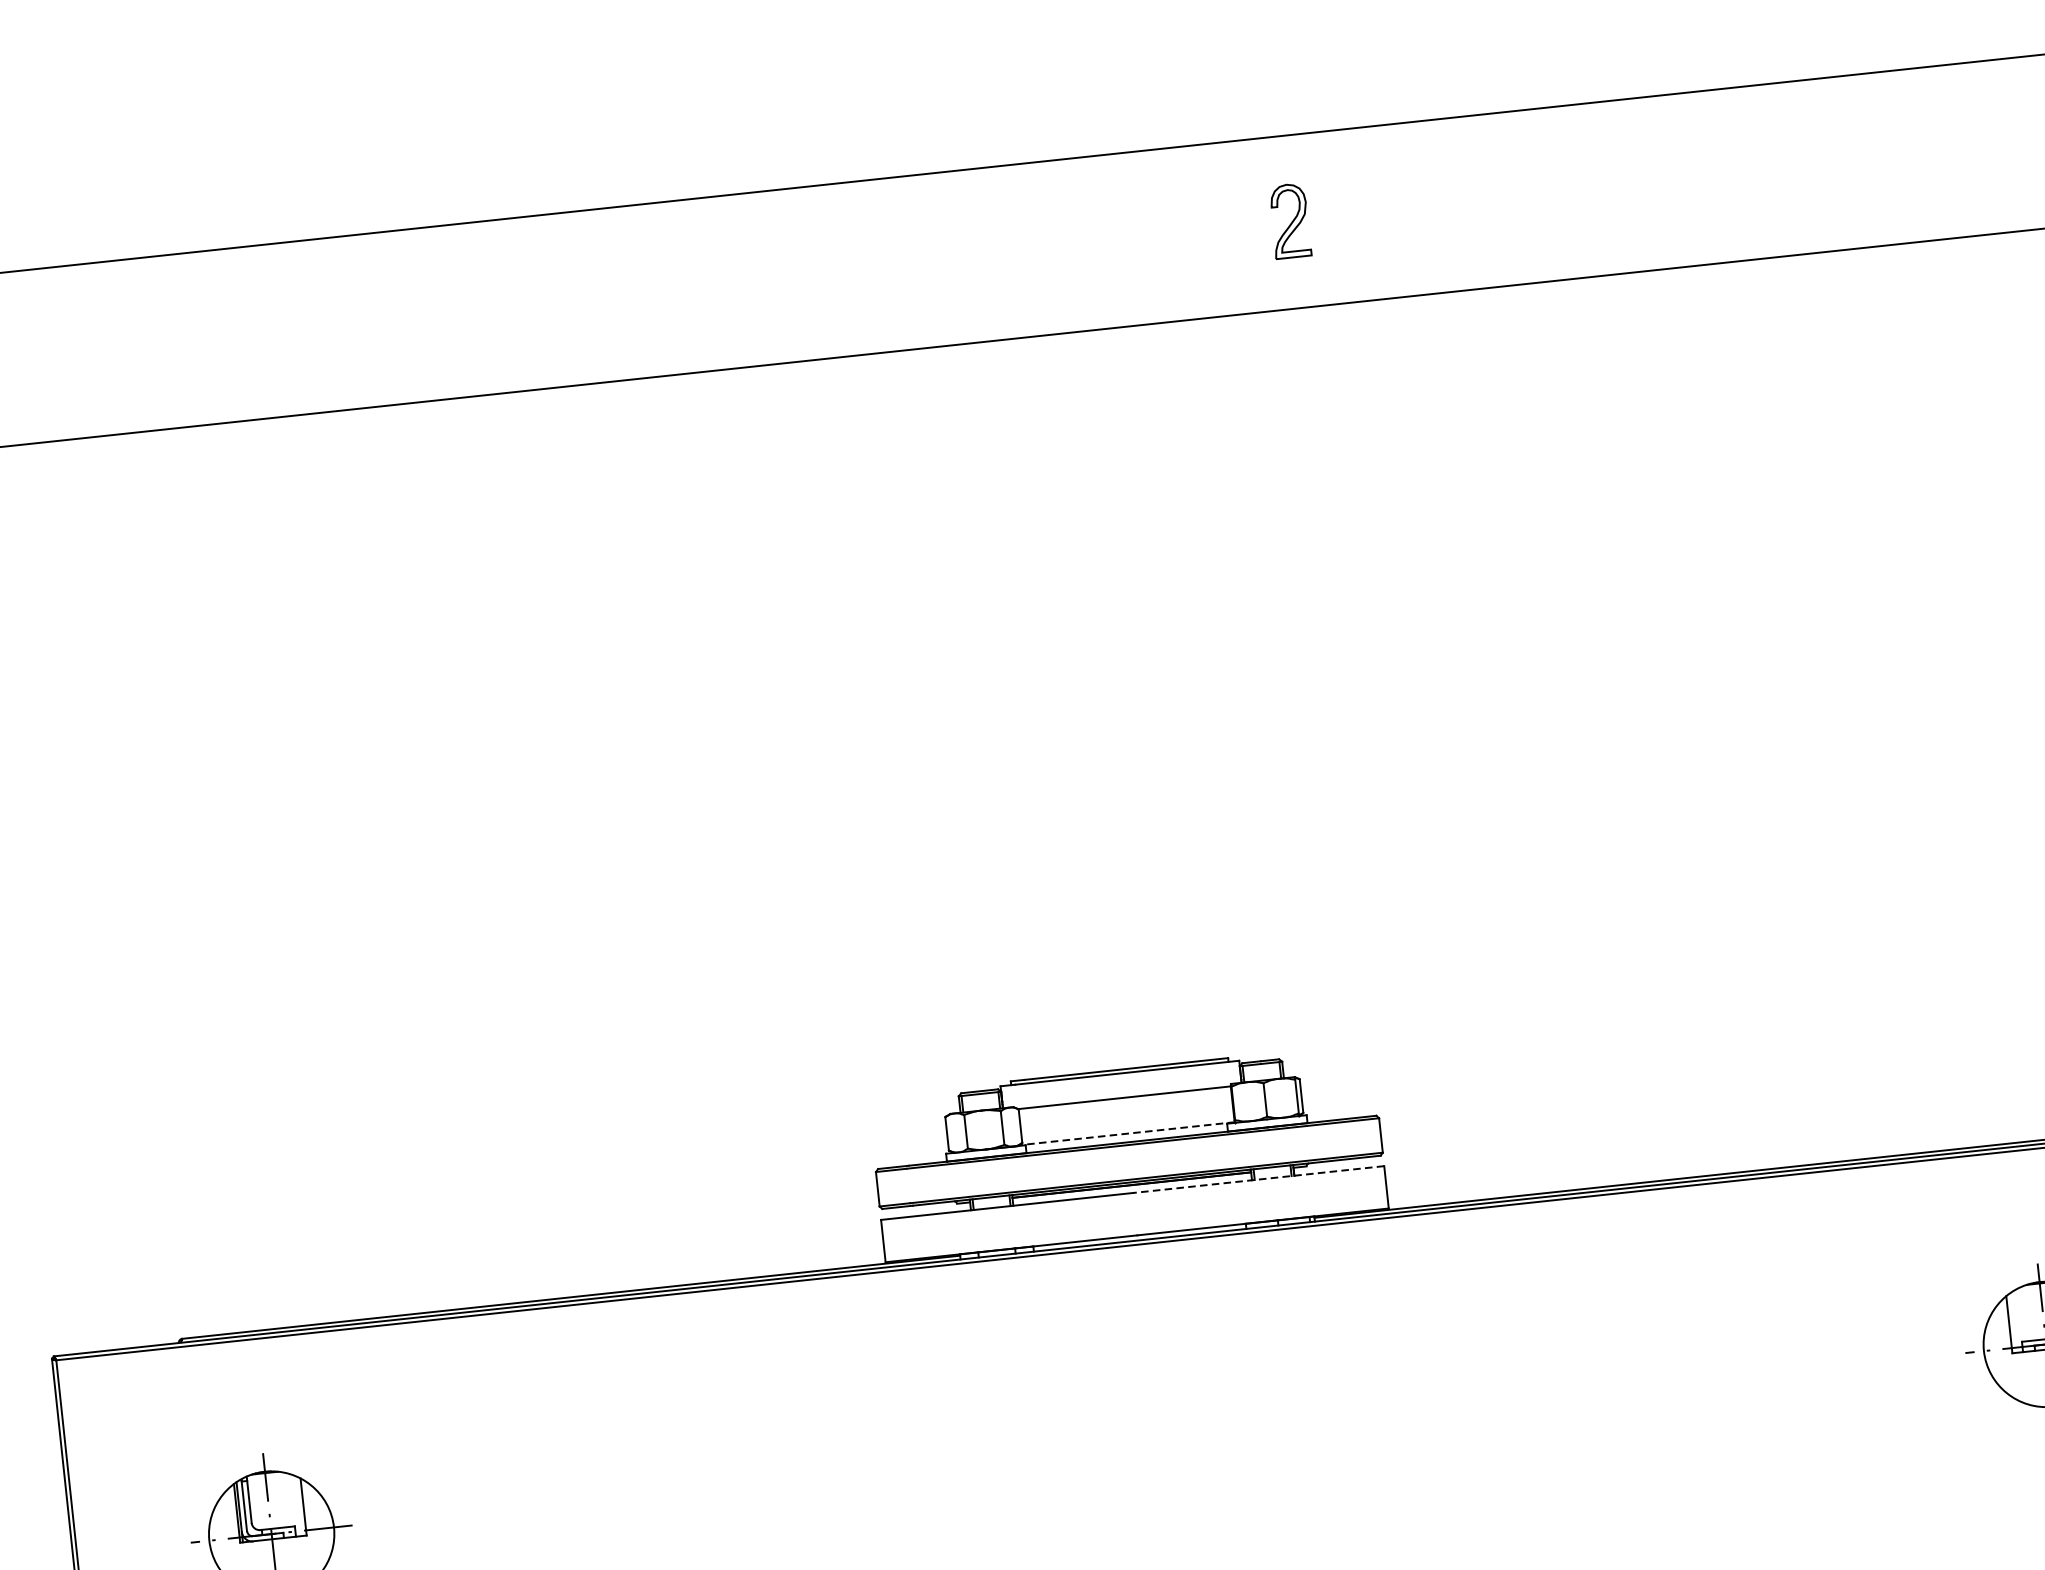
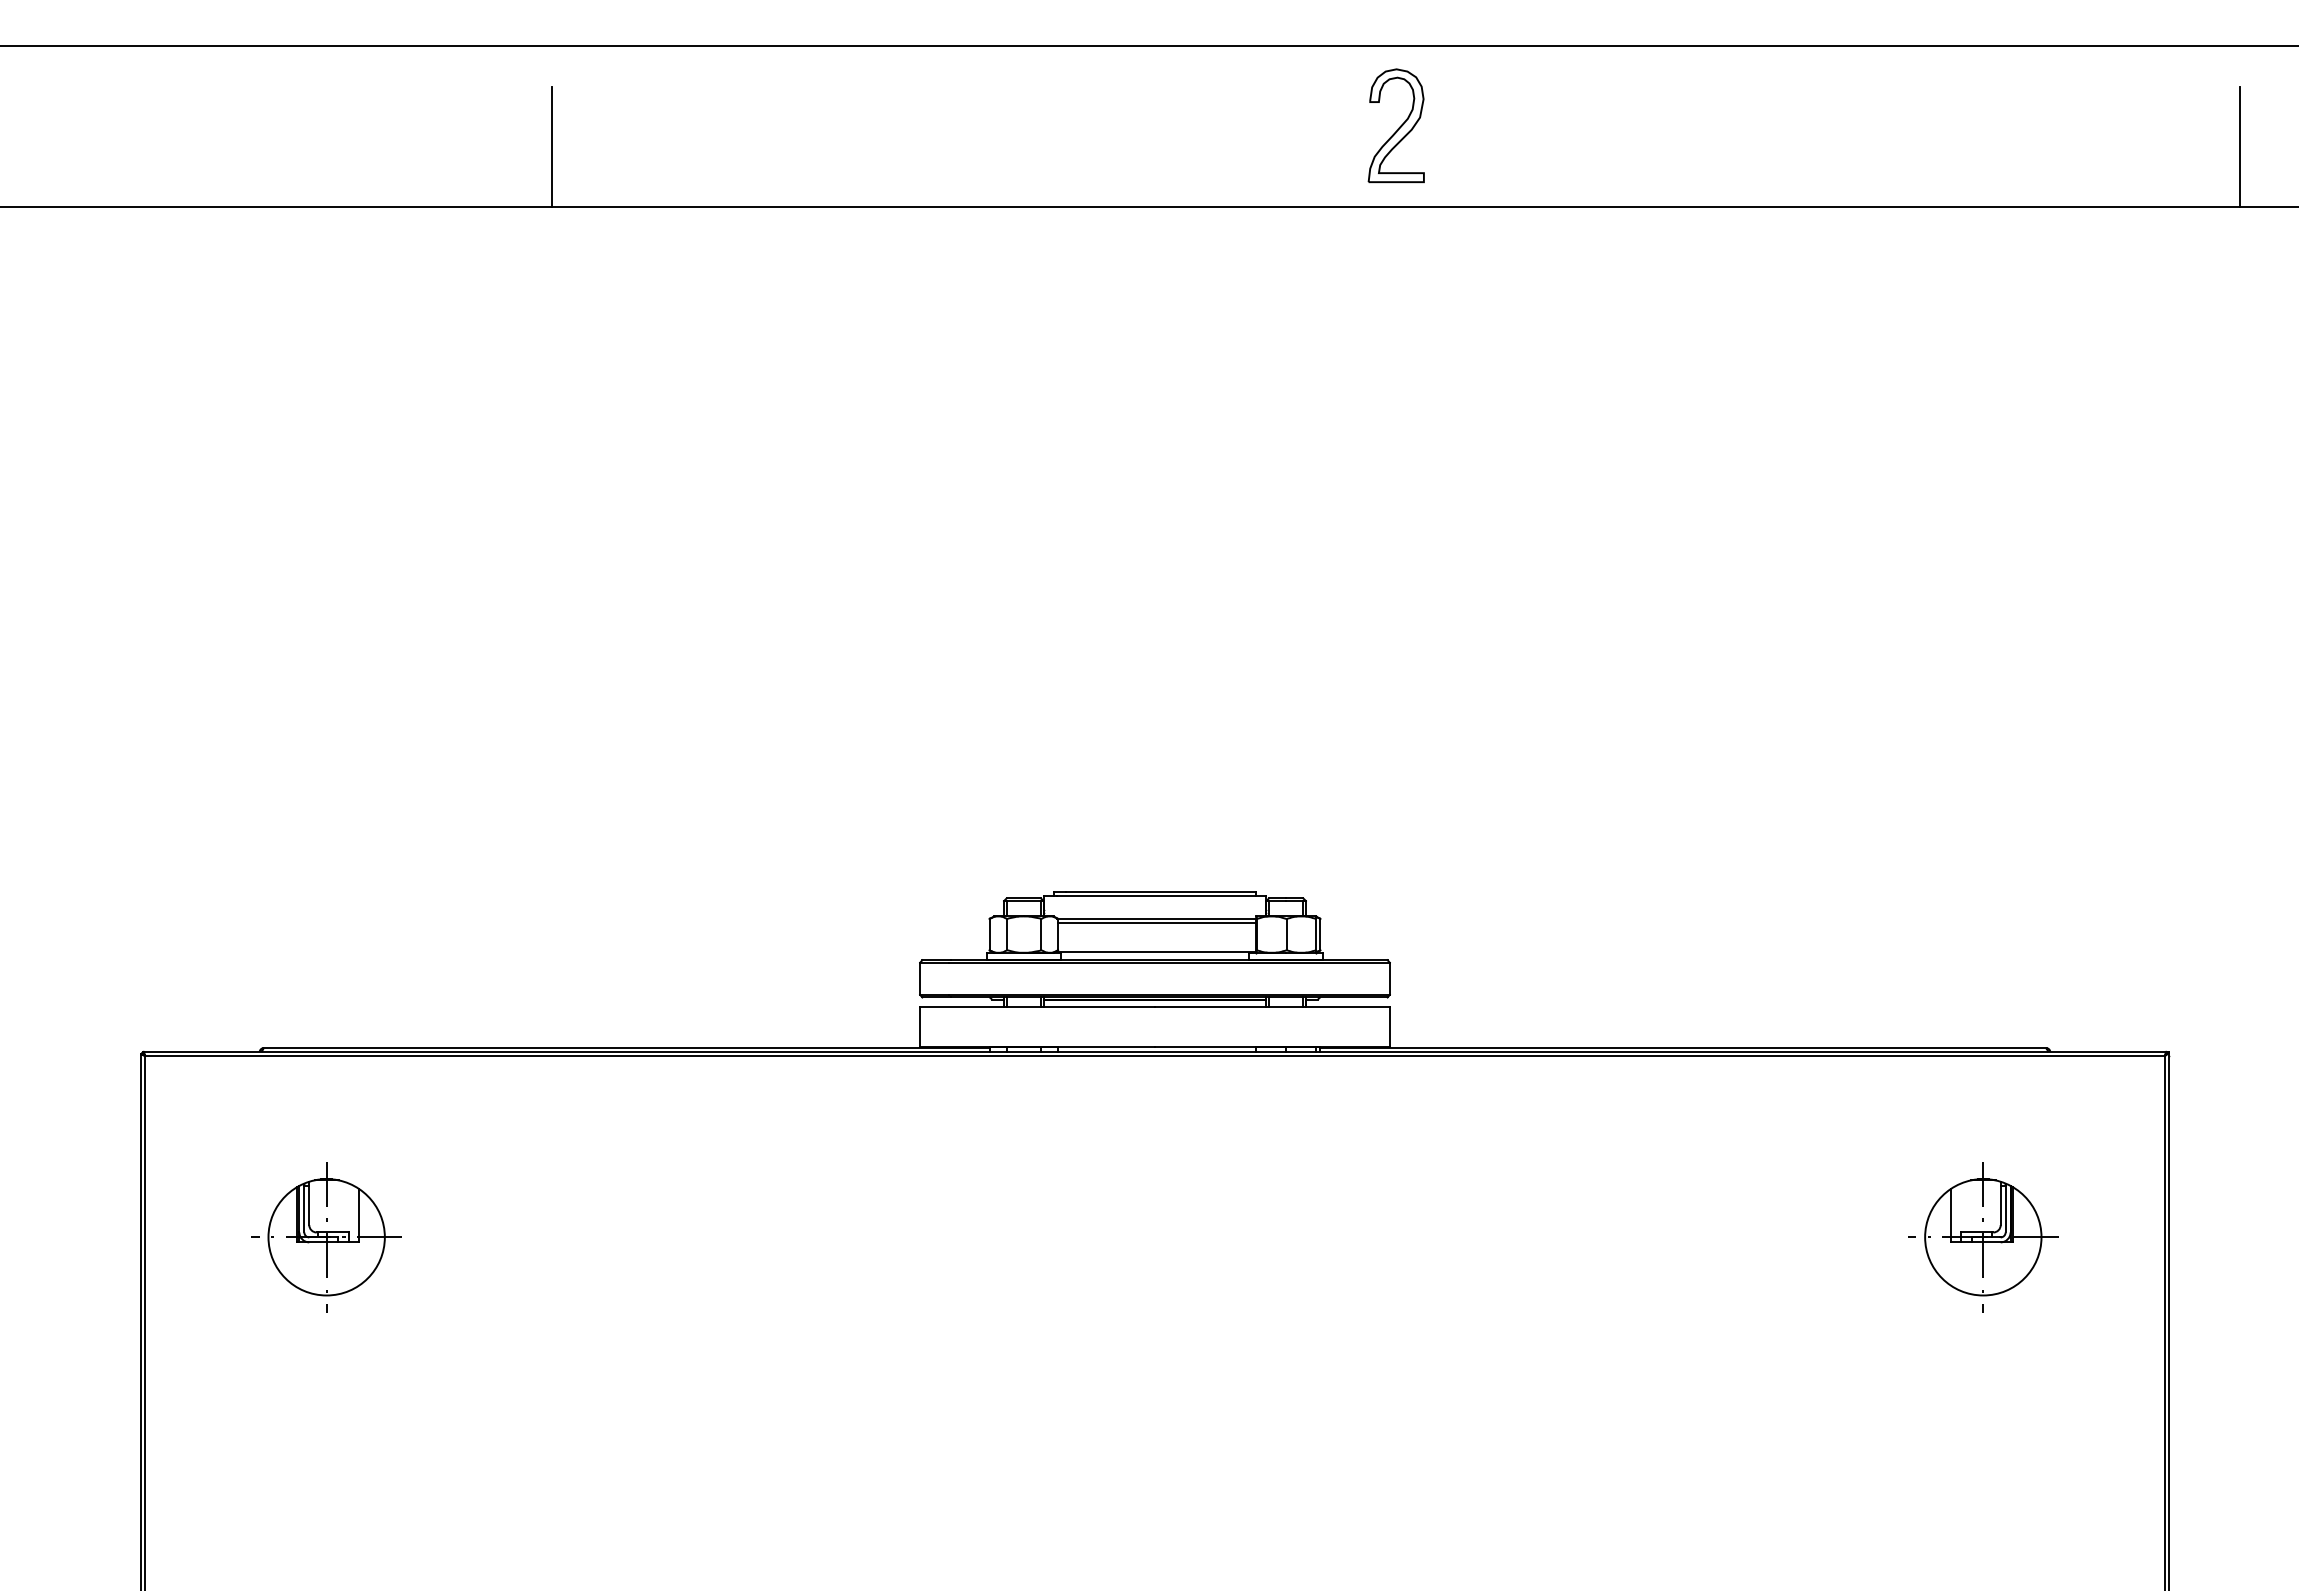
part: (1289, 220) -> (1395, 125), size x1.67
line: (388, 339) -> (552, 146), added
line: (1125, 1101) -> (1157, 922), added
line: (1126, 1134) -> (1155, 952), dashed -> solid
line: (1258, 1179) -> (1272, 1007), dashed -> solid

